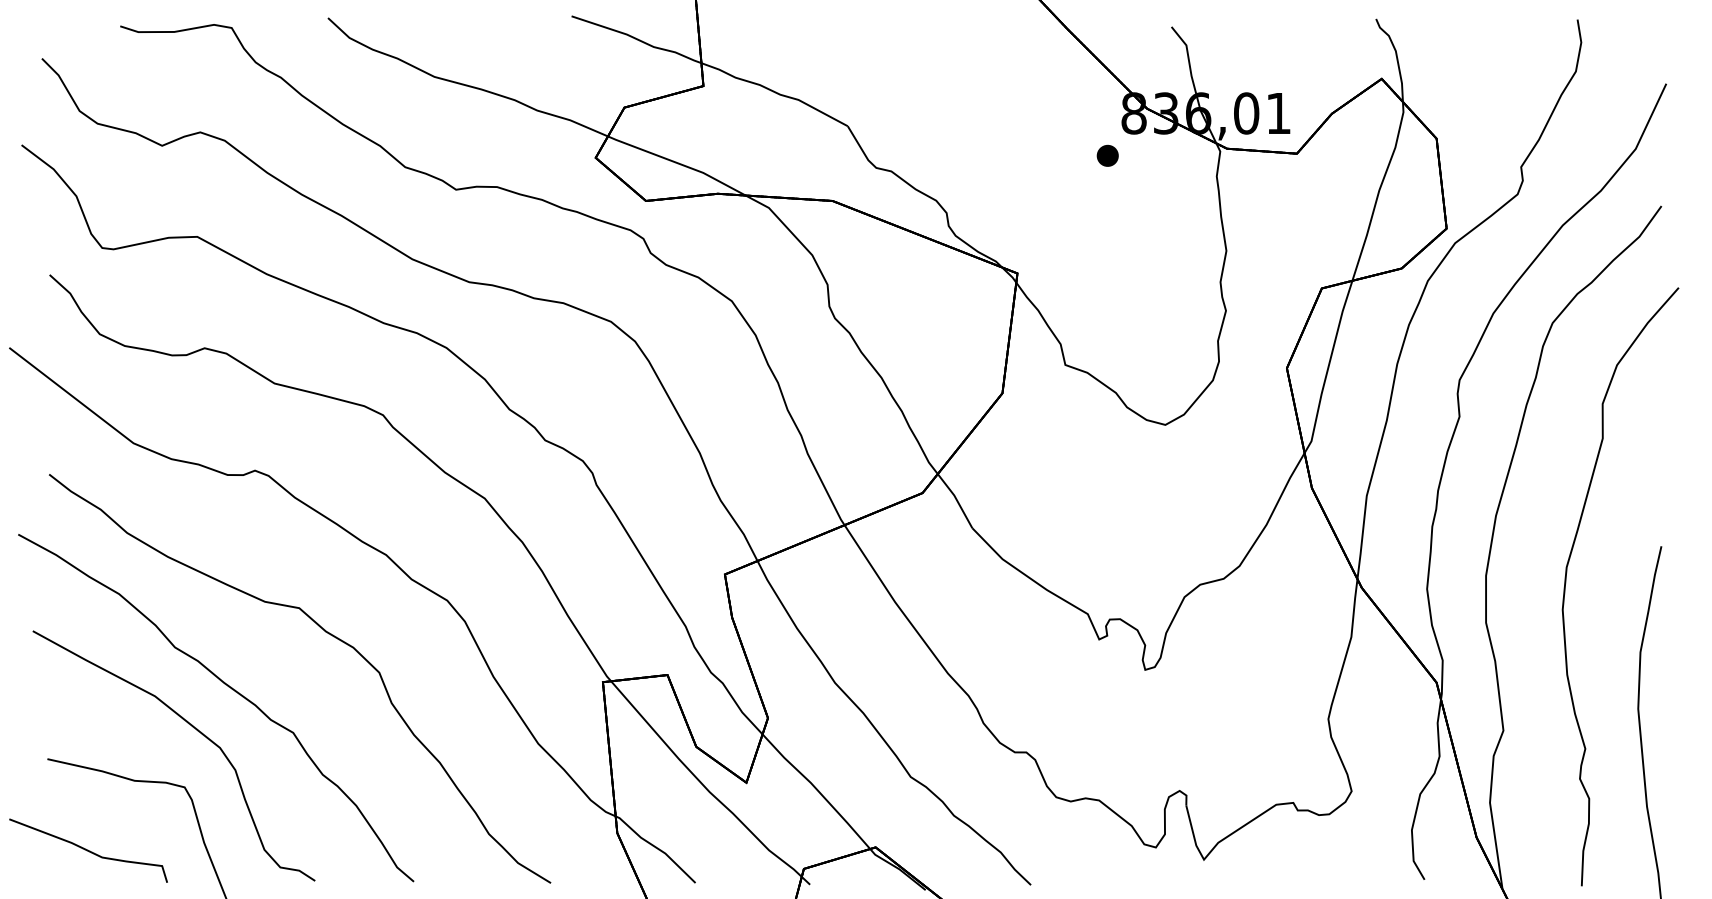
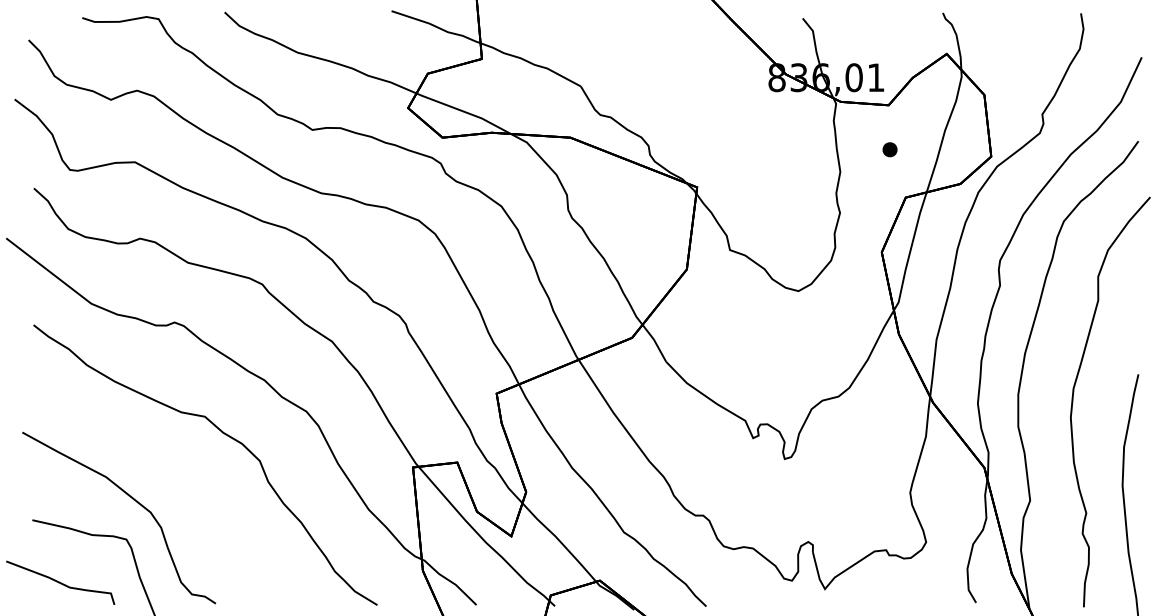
part: (1106, 155) -> (889, 149), moved
part: (228, 688) -> (156, 471), removed

